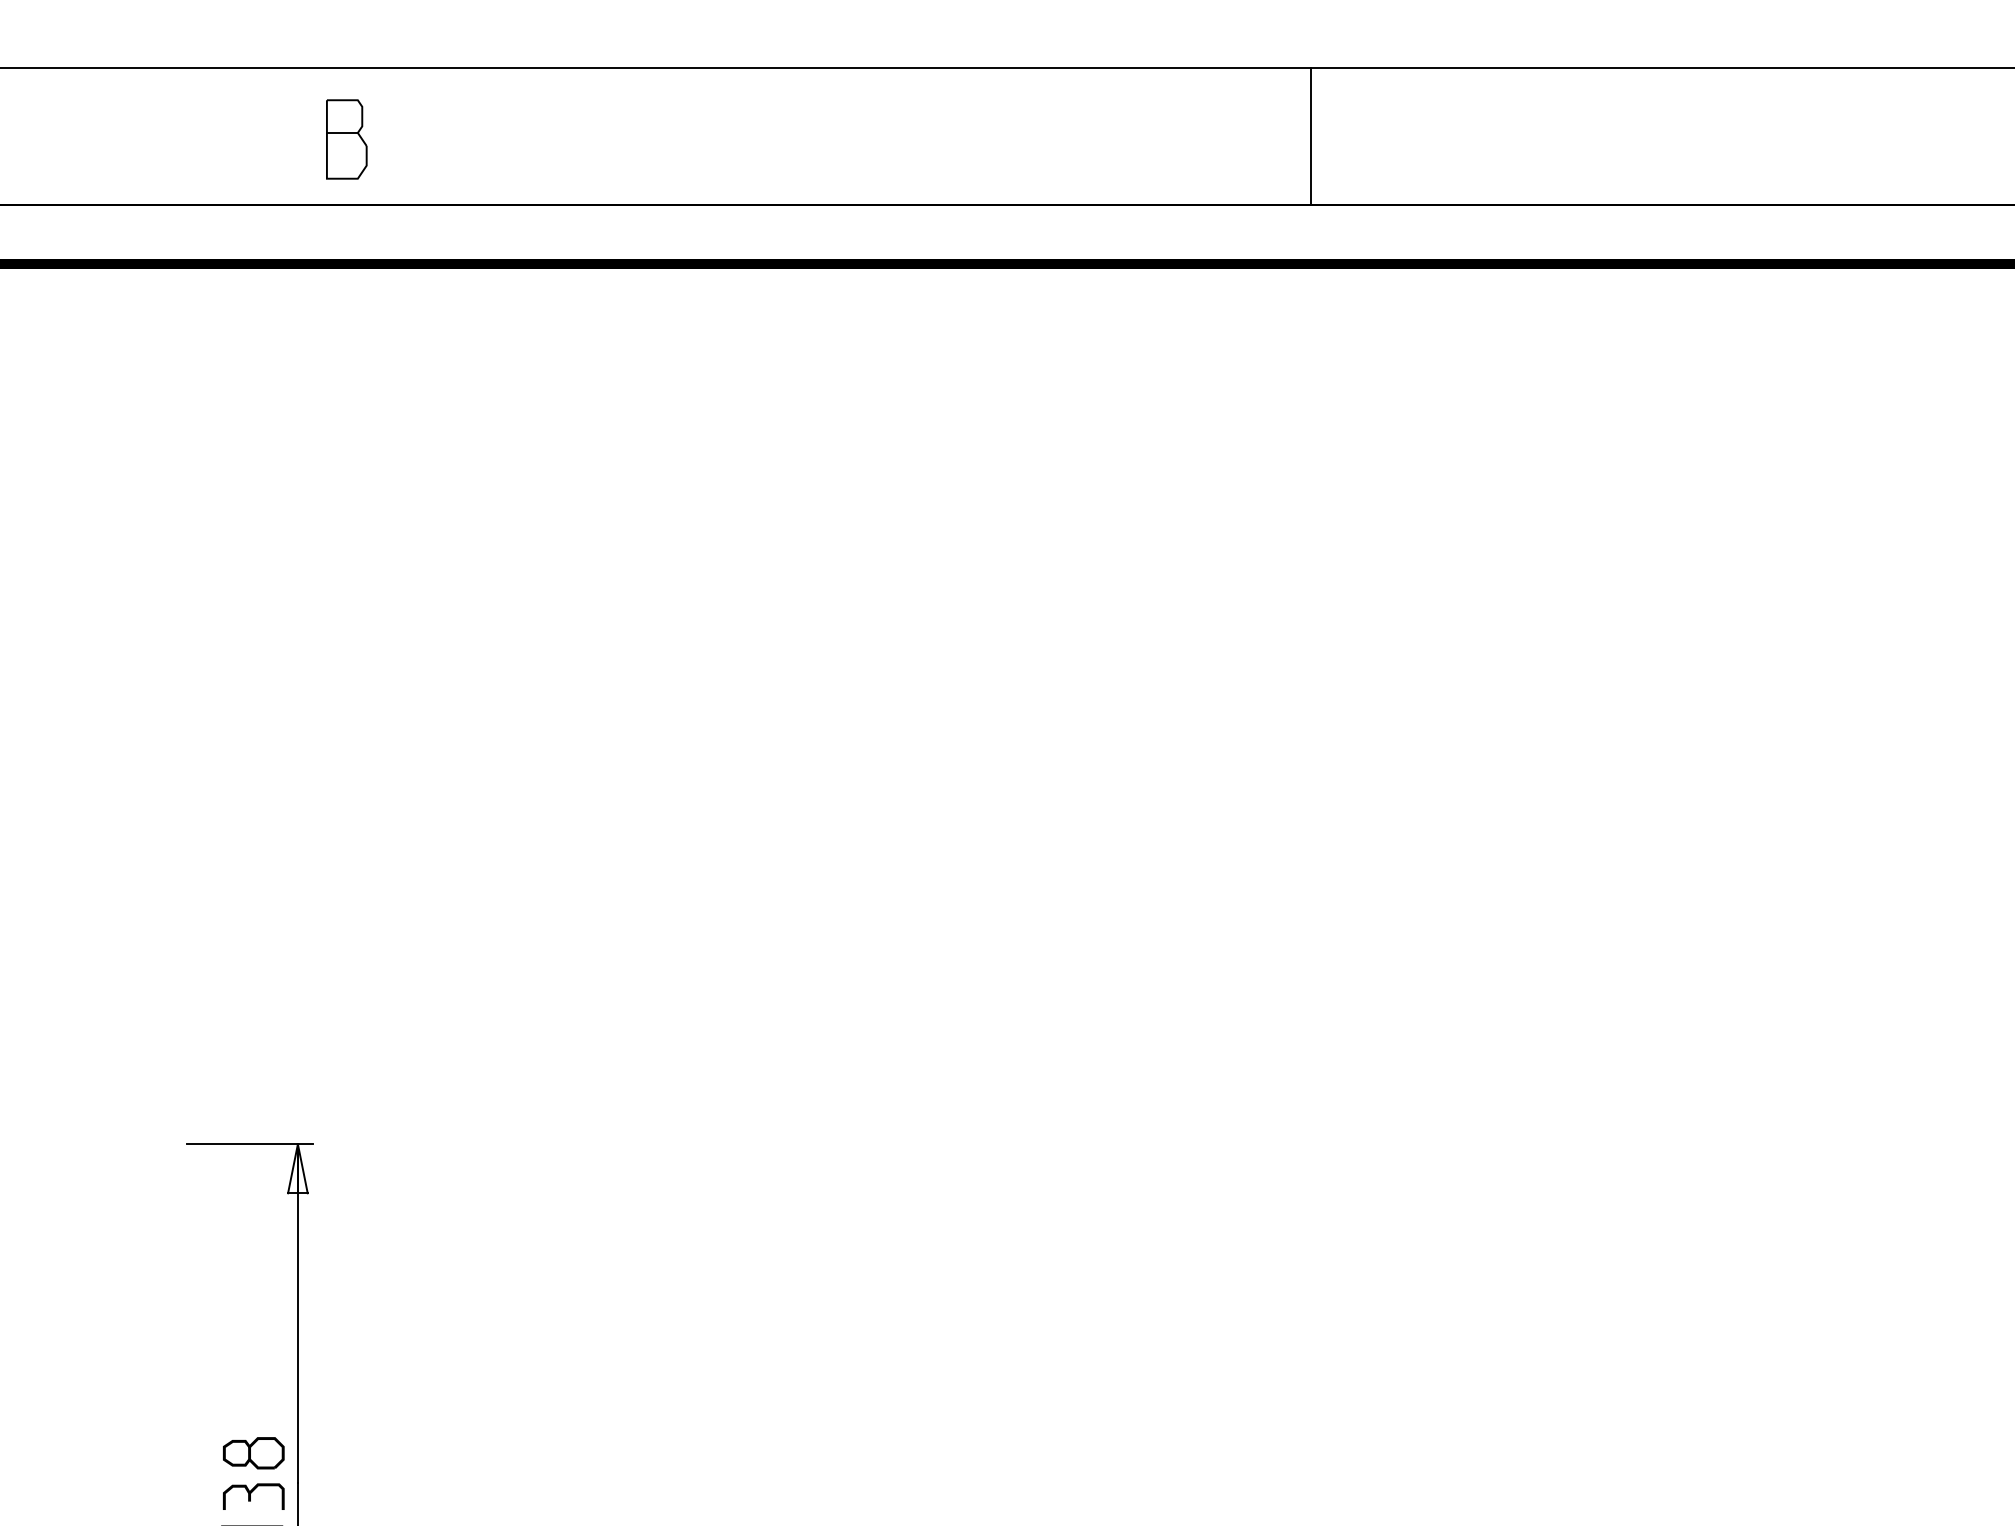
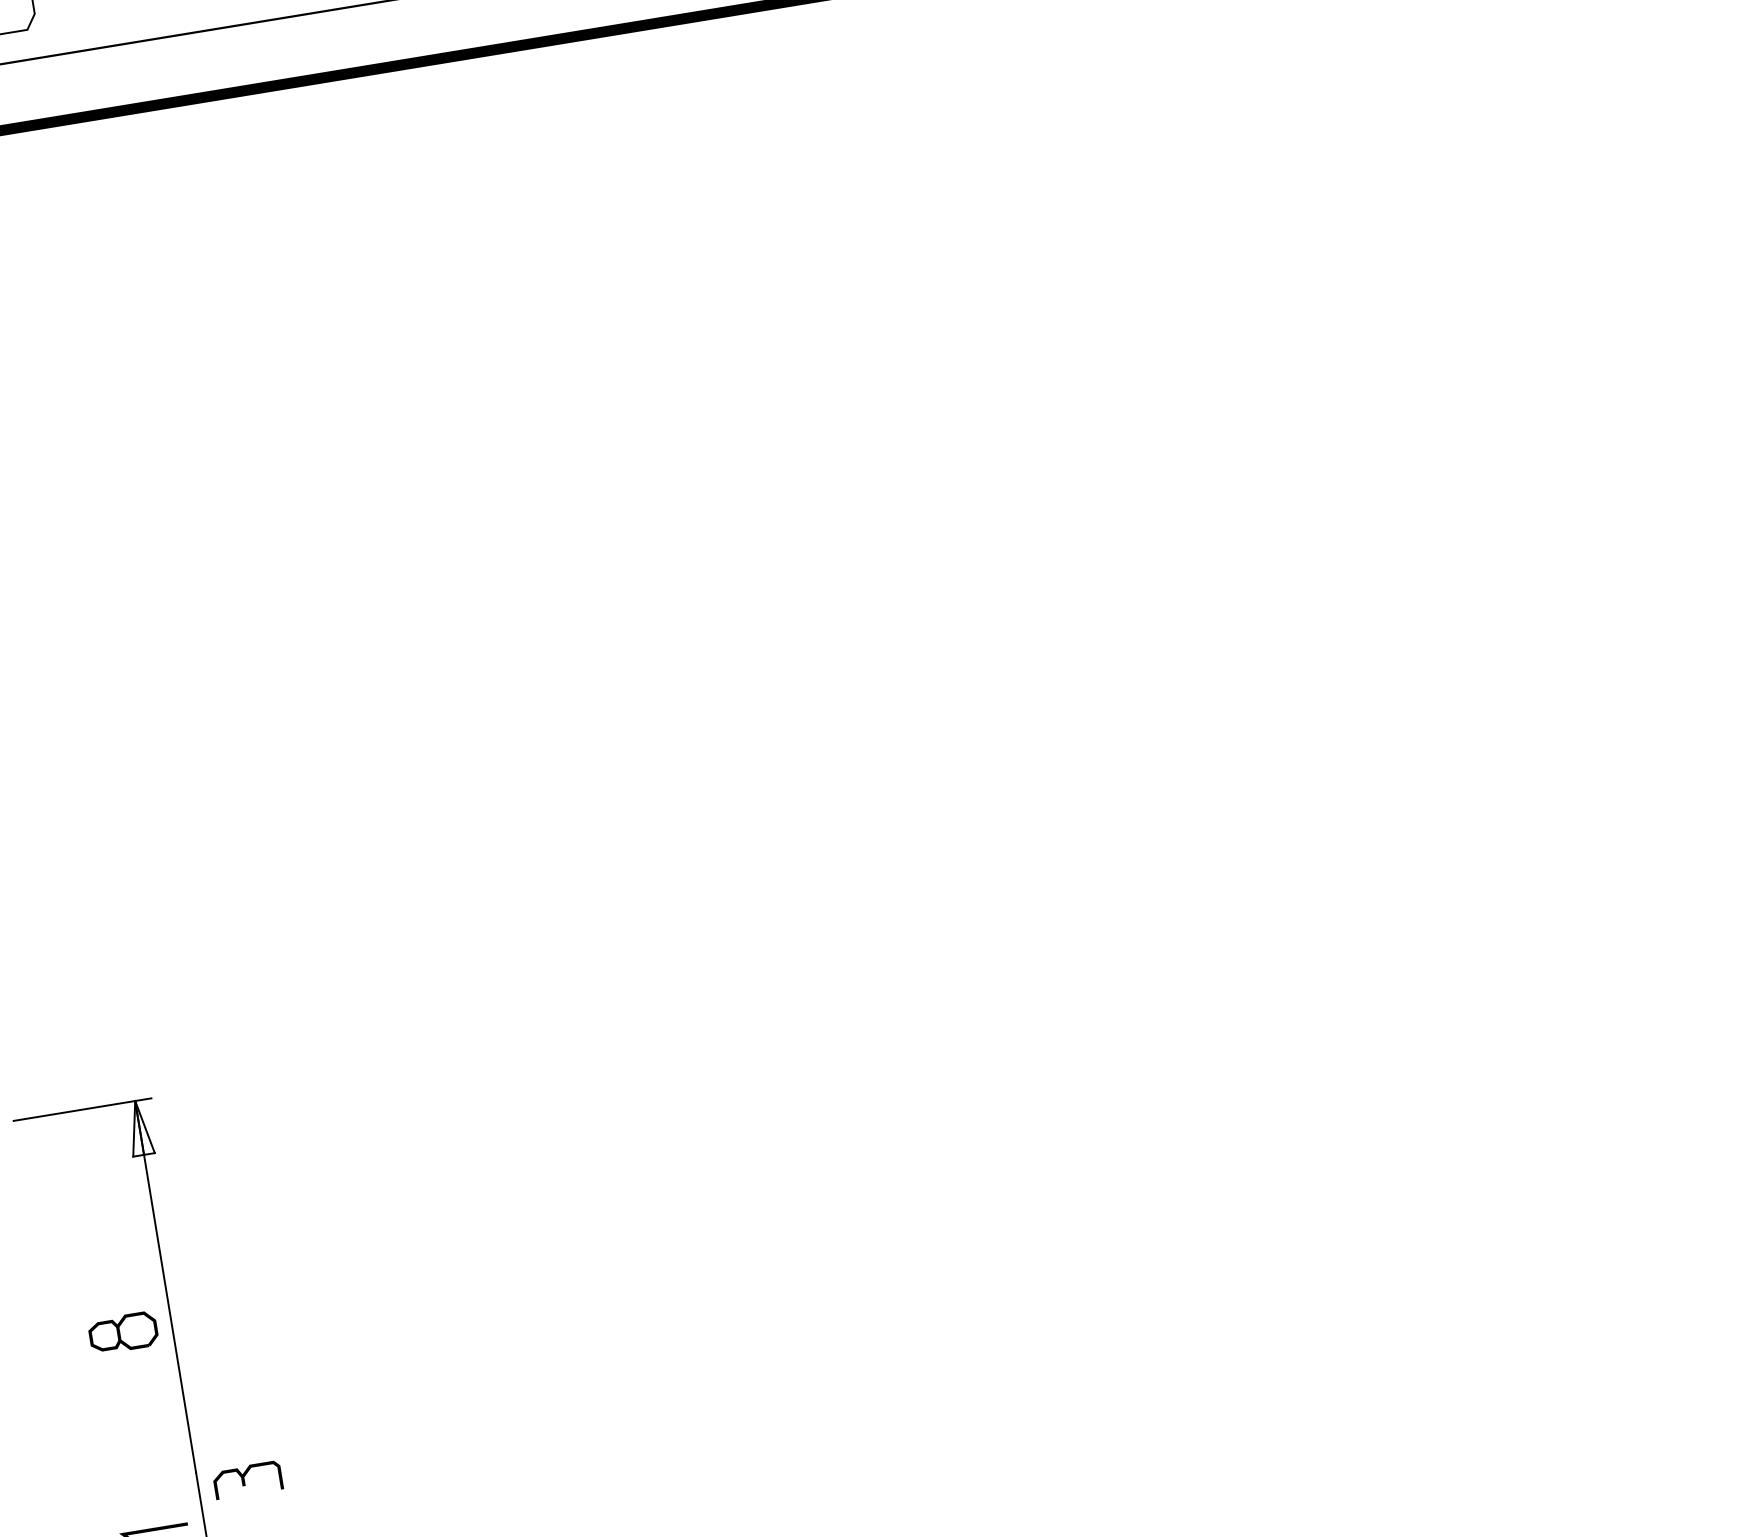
part: (253, 1453) -> (123, 1333), moved
part: (253, 1496) -> (247, 1479), moved

